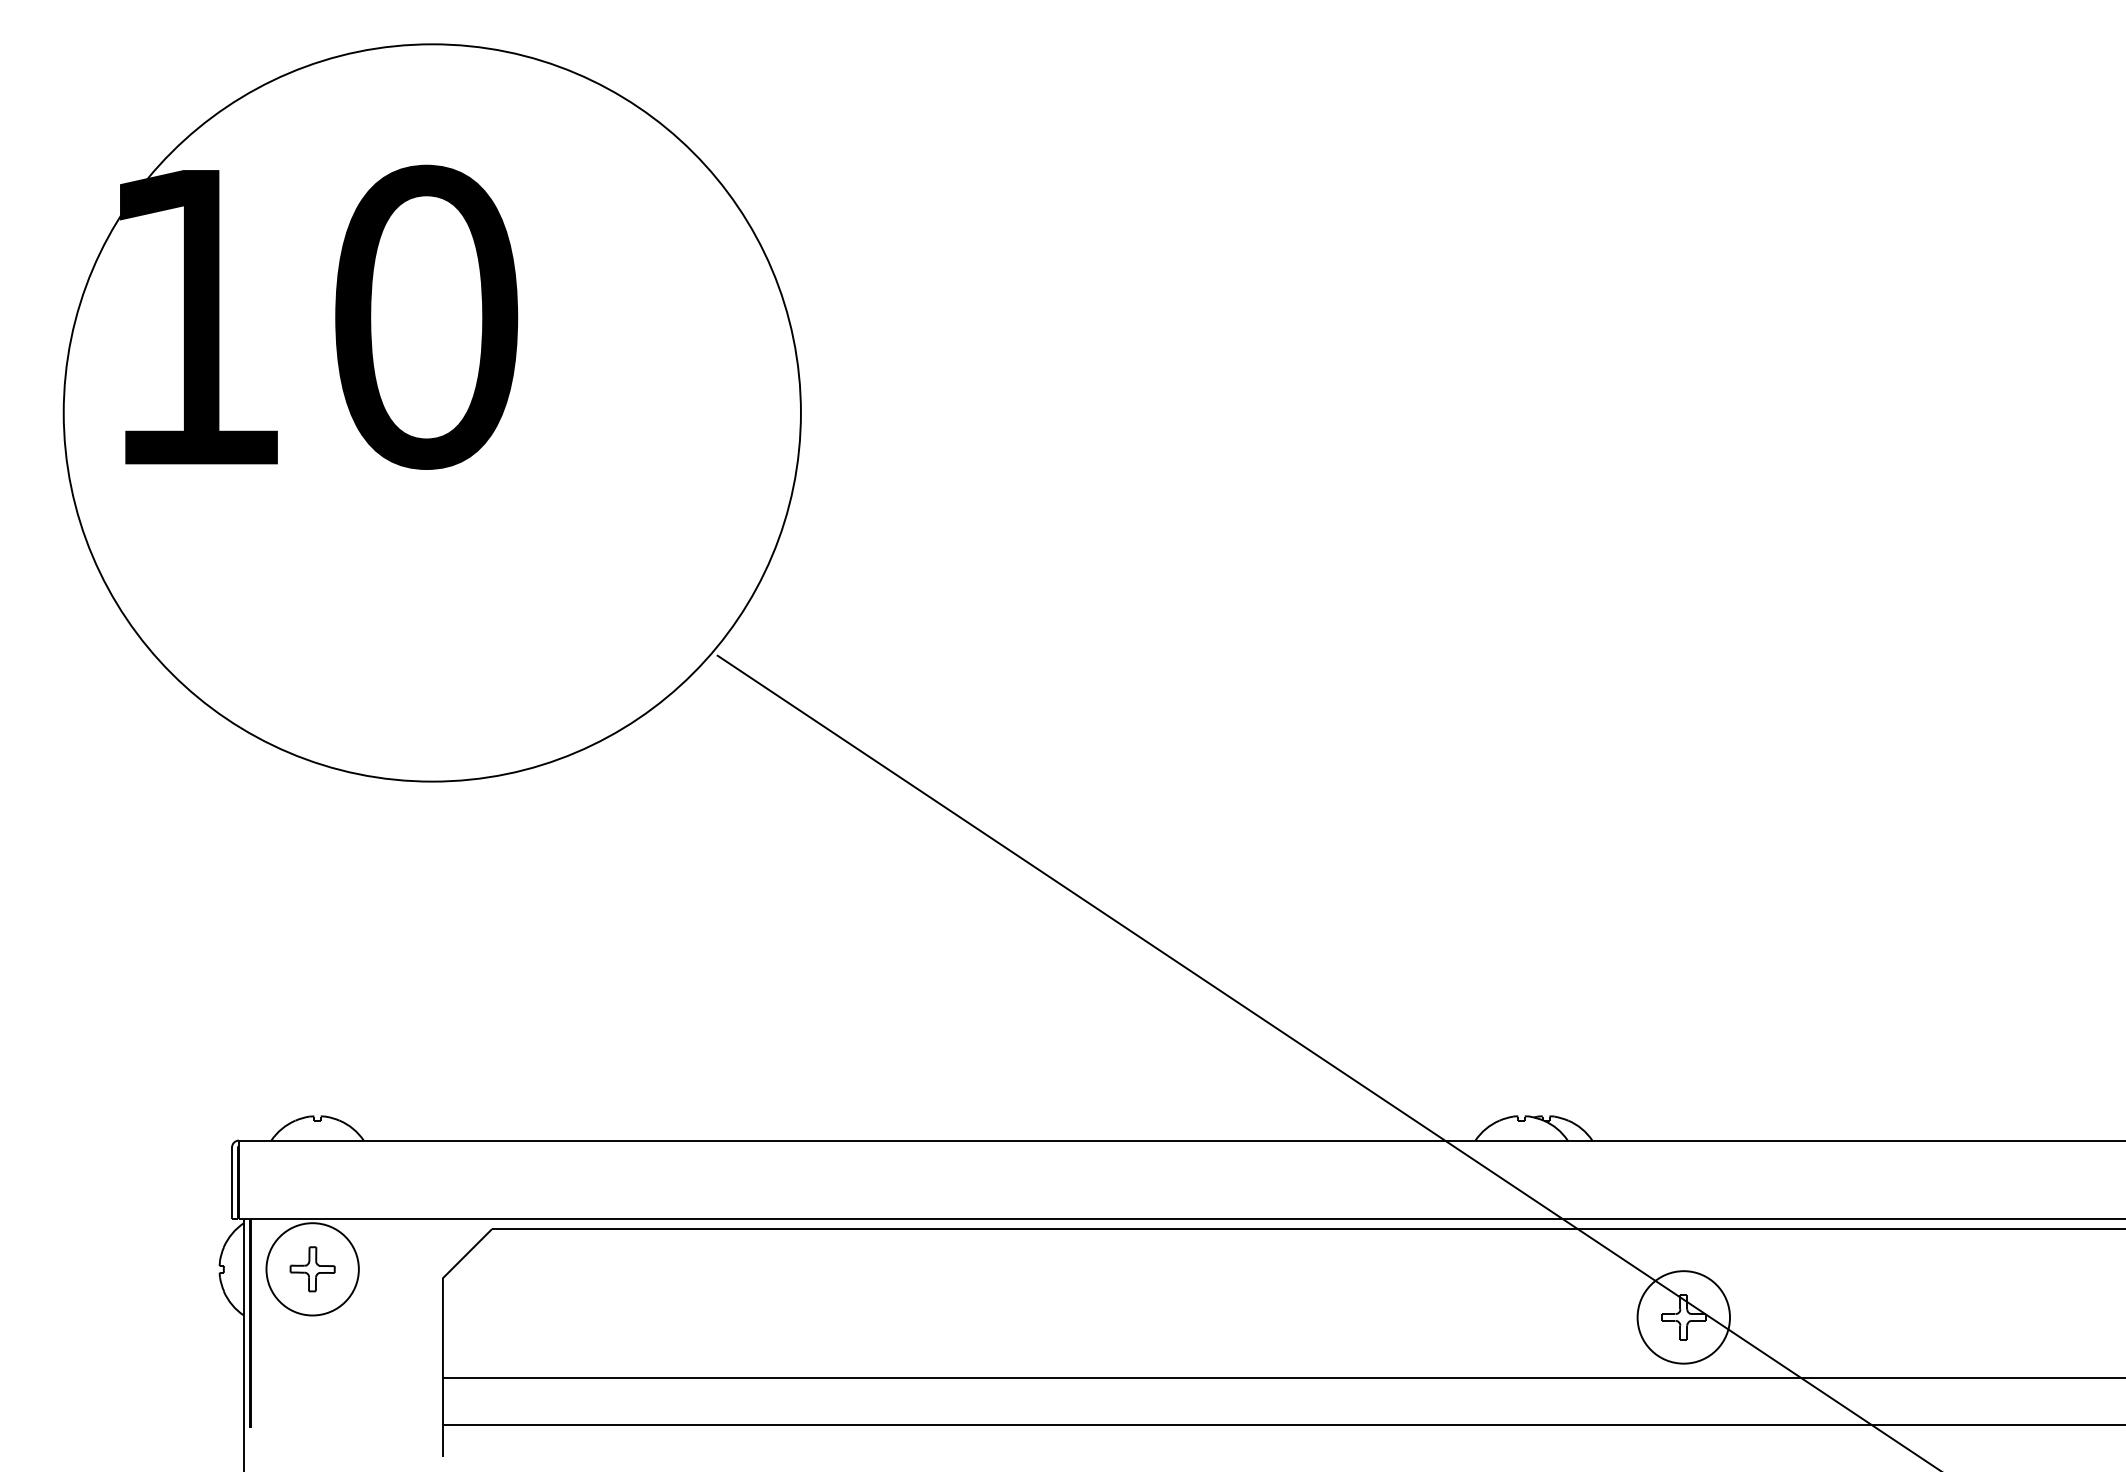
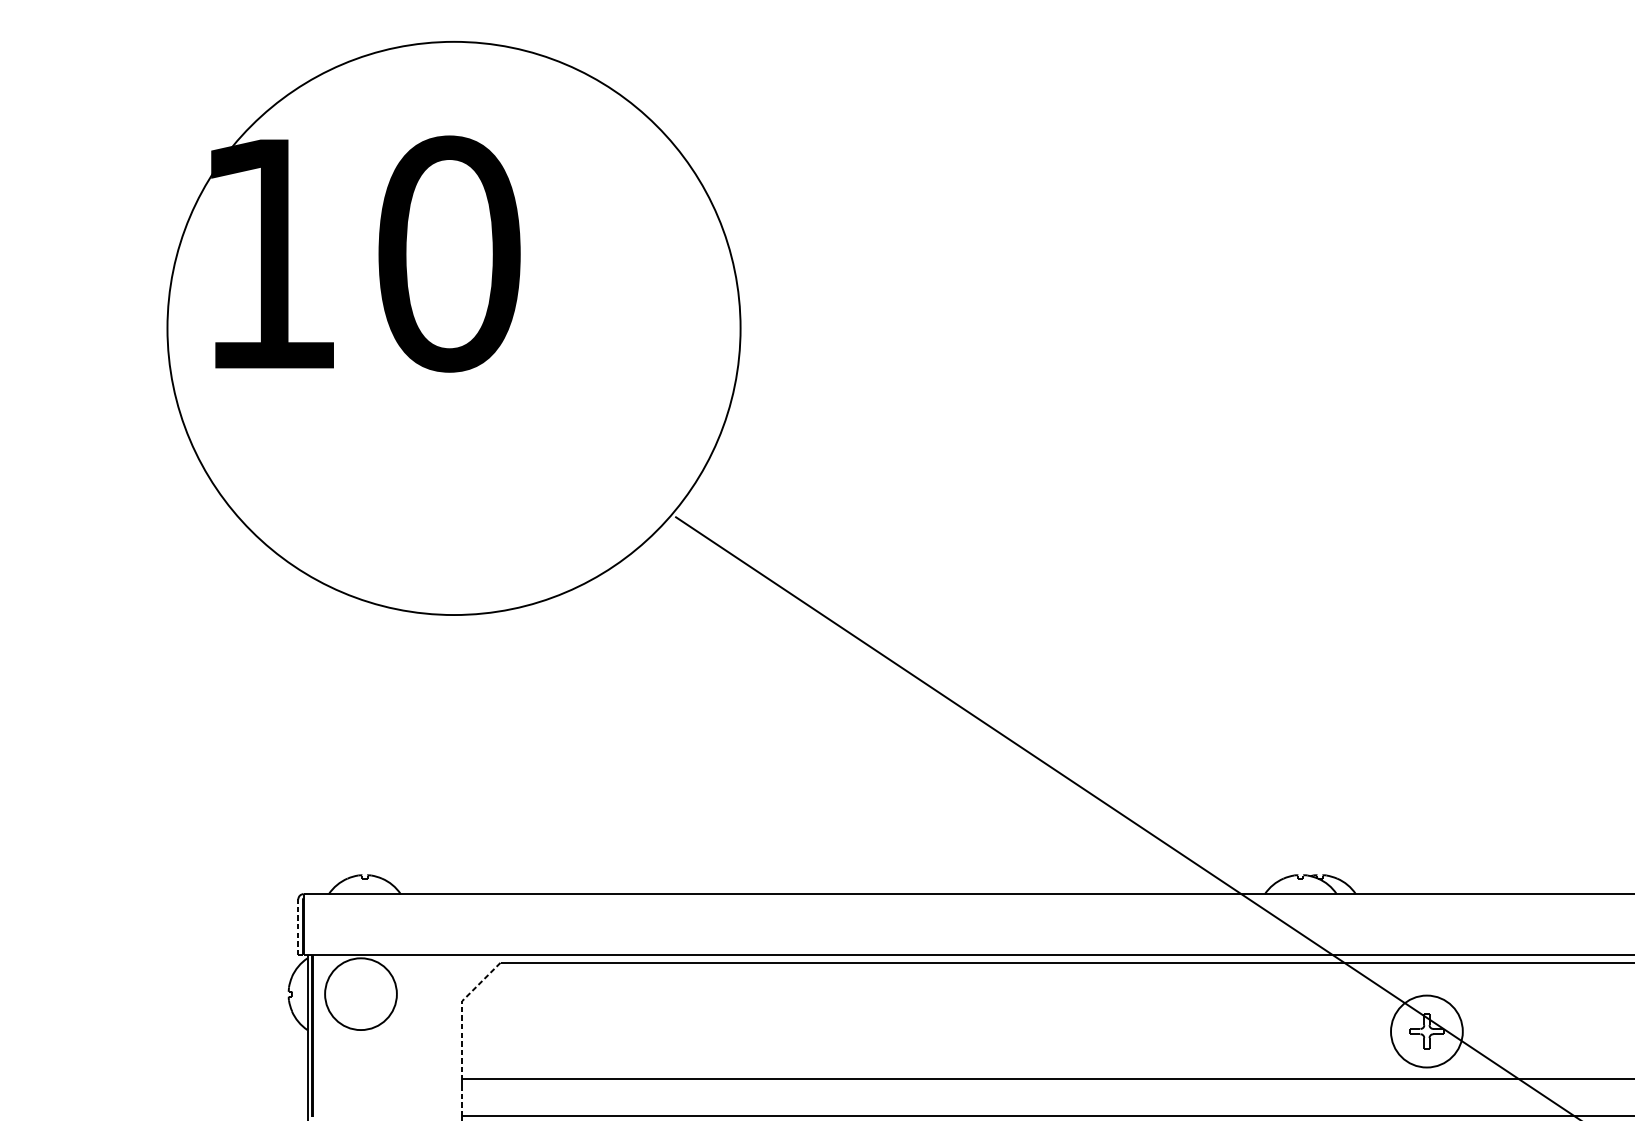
line: (232, 1183) -> (298, 927), solid -> dashed
part: (312, 1269) -> (360, 994), removed
line: (442, 1293) -> (461, 1012), solid -> dashed
line: (442, 1405) -> (461, 1100), solid -> dashed

